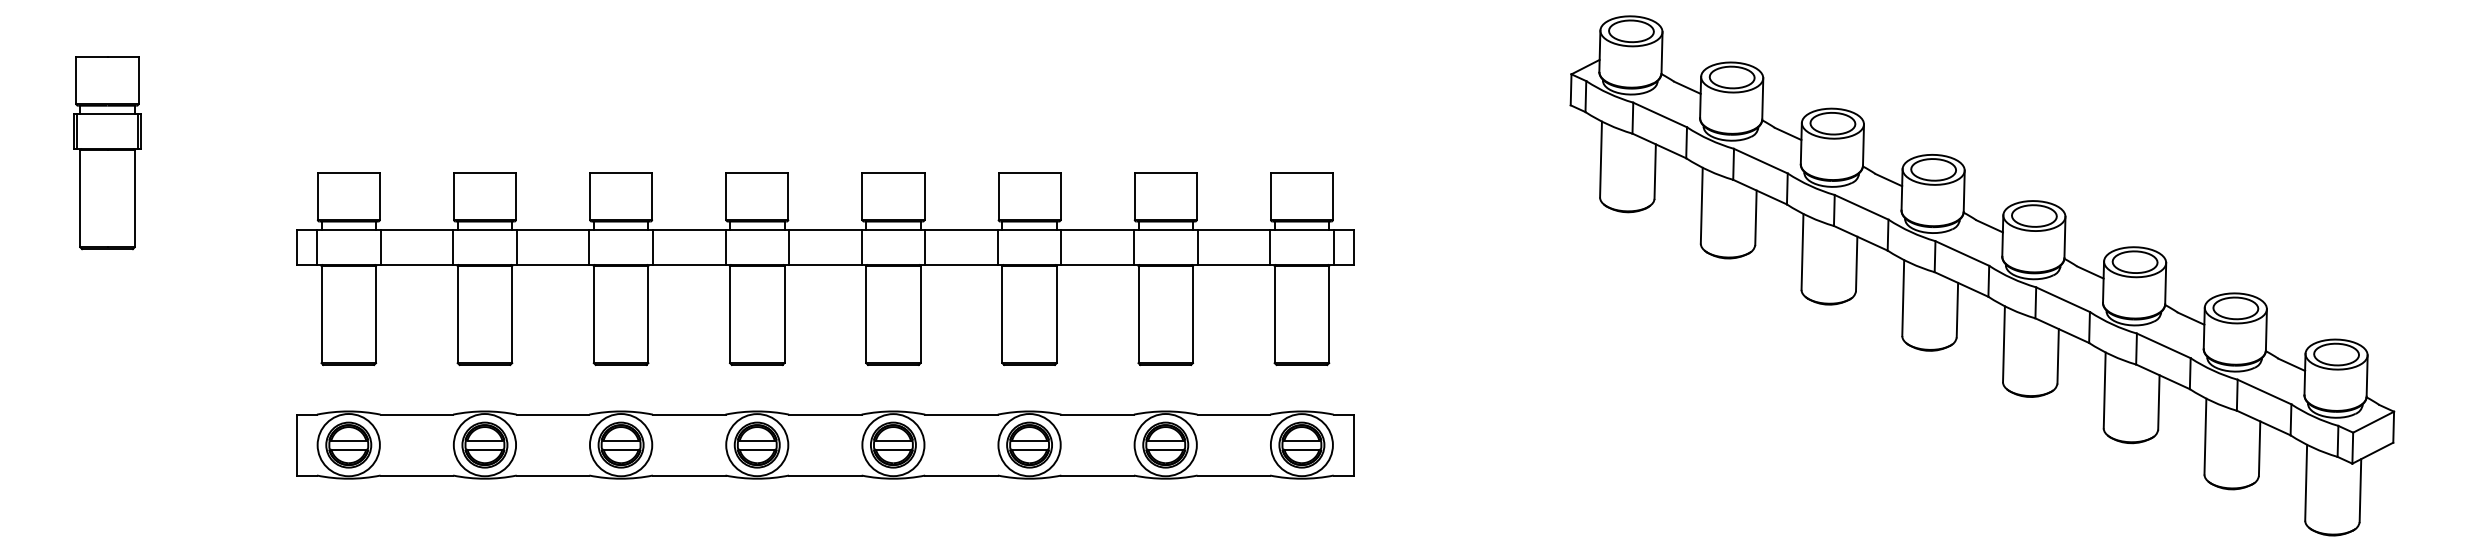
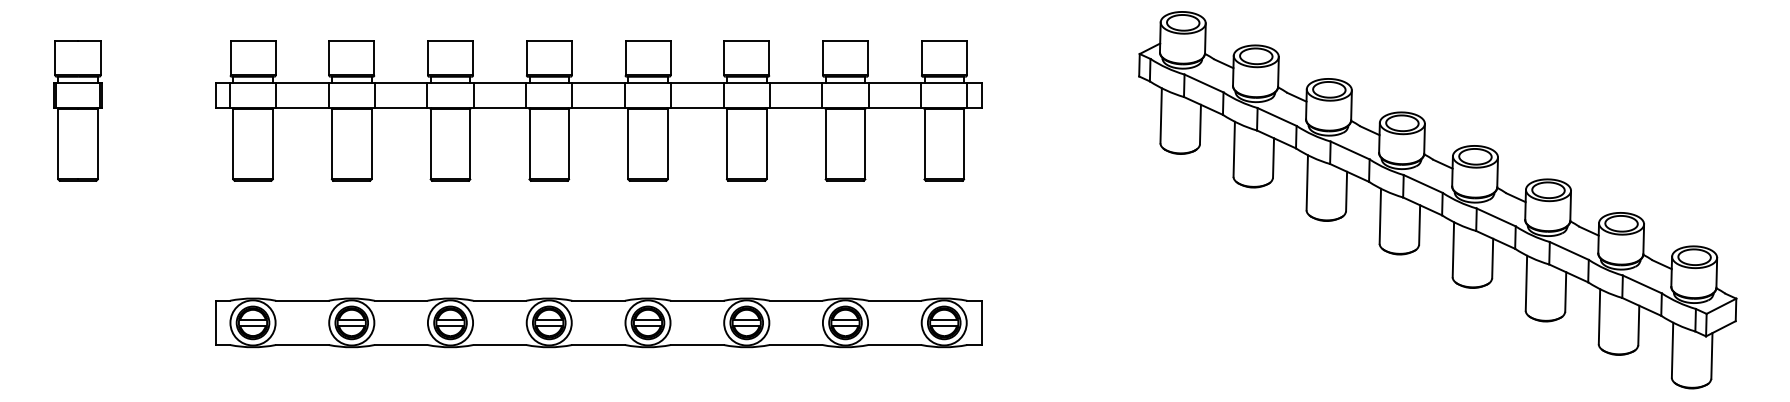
part: (825, 268) -> (598, 110), moved

